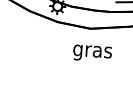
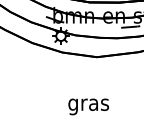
text: (92, 53) -> (88, 106), moved

